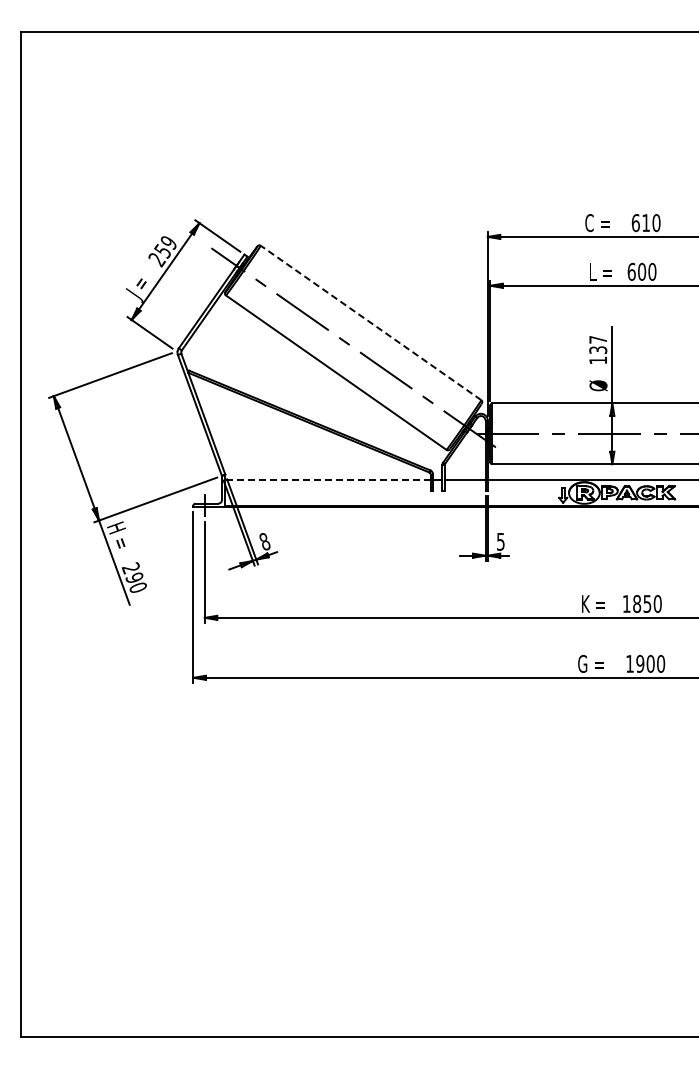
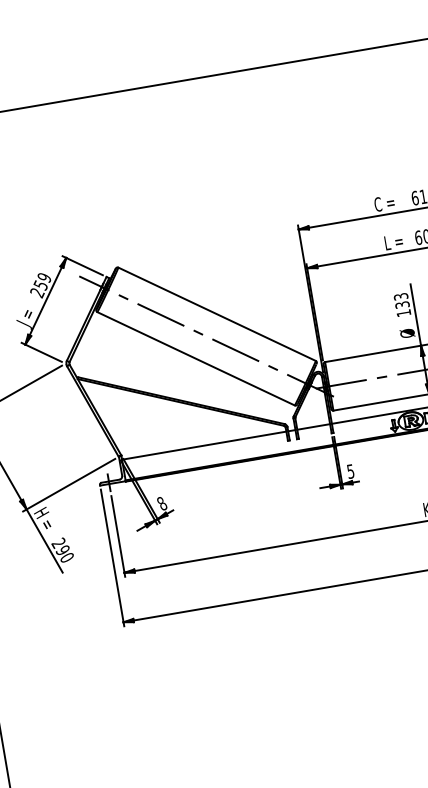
line: (371, 322) -> (217, 313), dashed -> solid
text: (598, 339) -> (401, 296), 137 -> 133
line: (328, 479) -> (204, 445), dashed -> solid

